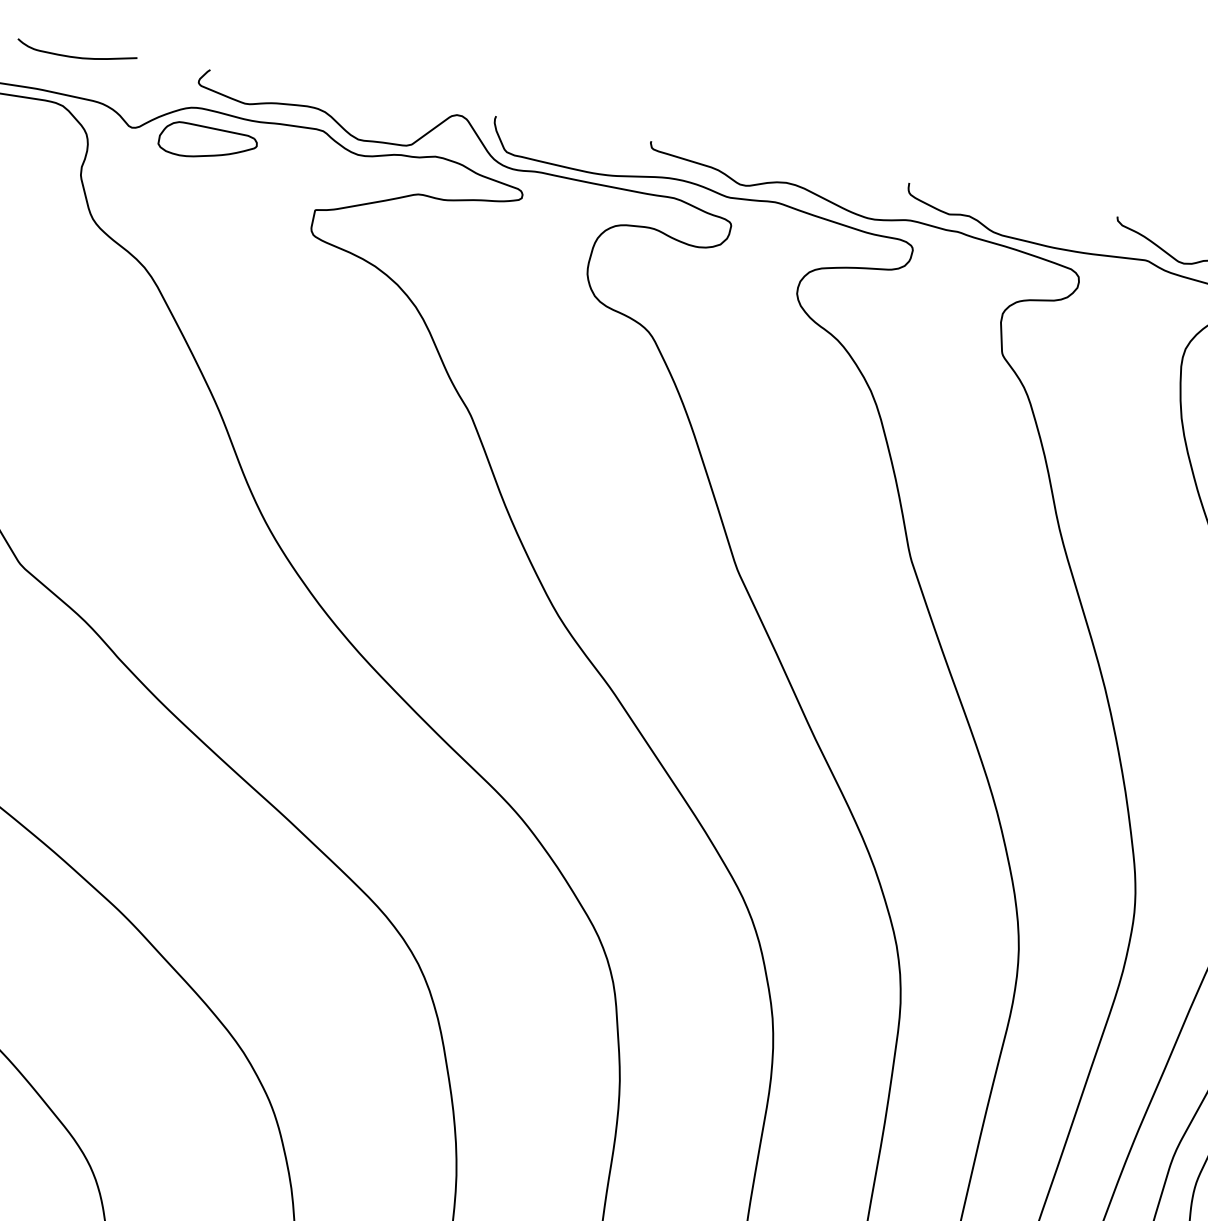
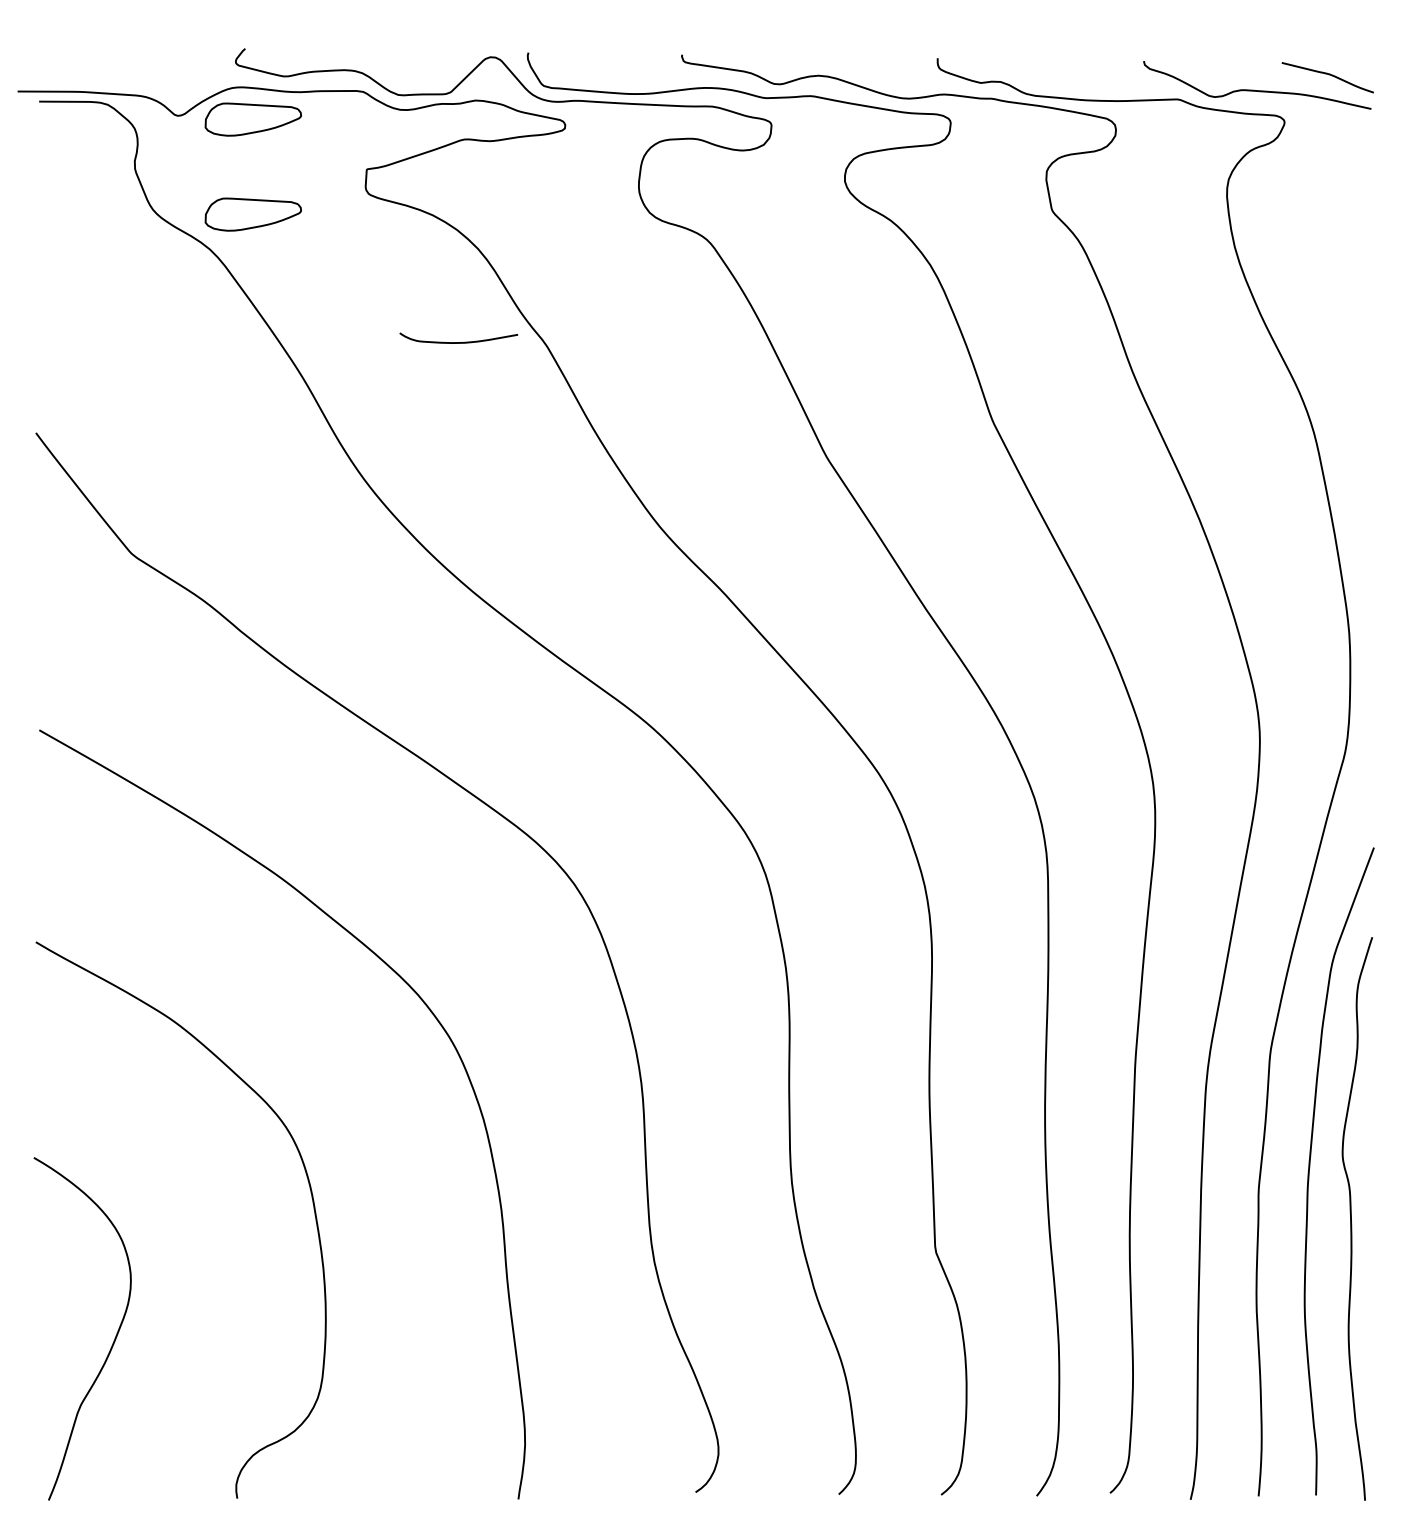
curve: (76, 57) -> (458, 342), moved
part: (192, 238) -> (252, 214), added

